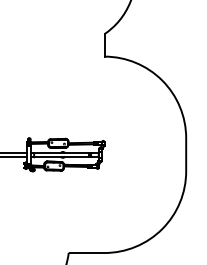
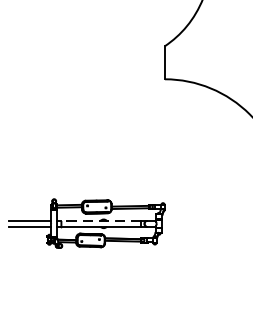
line: (60, 152) -> (100, 220), solid -> dashed

